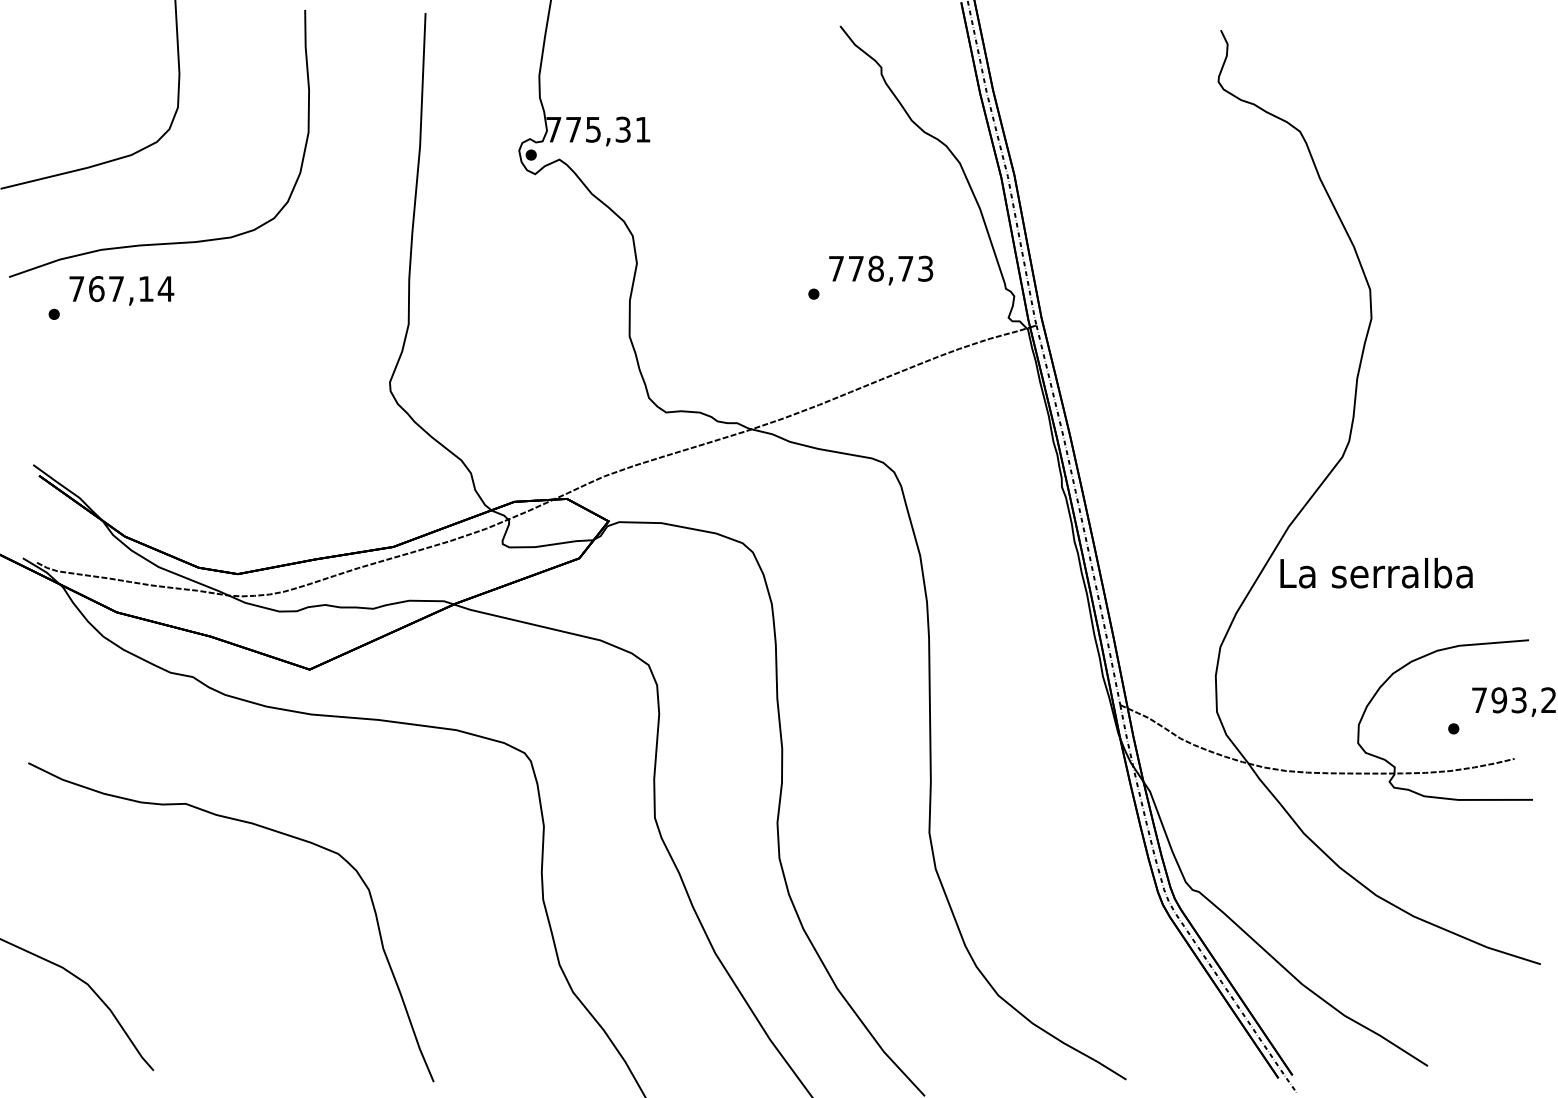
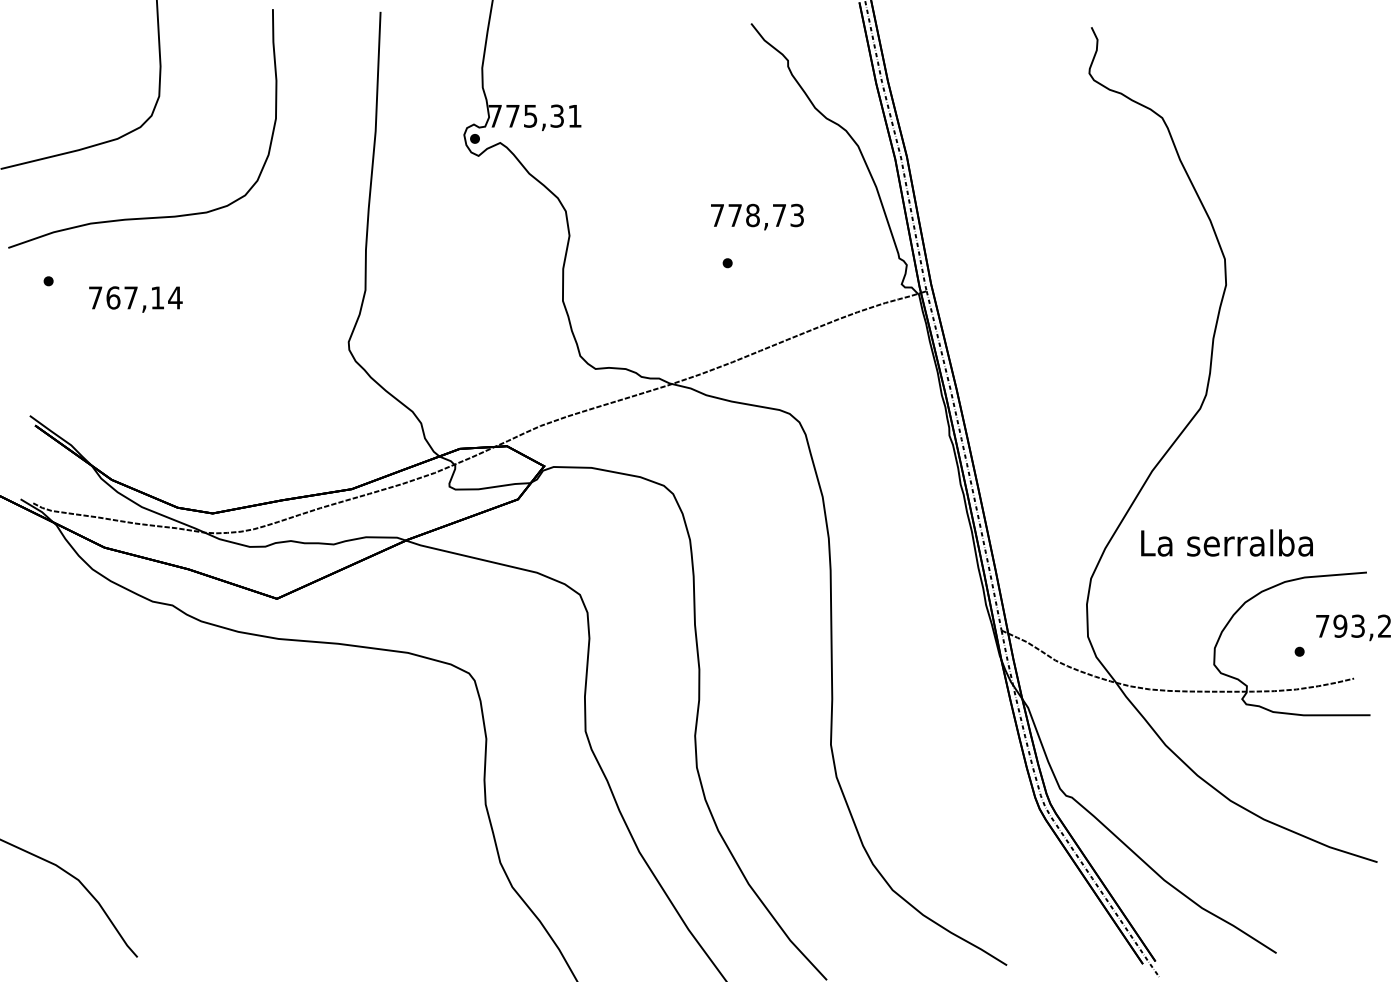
text: (881, 270) -> (757, 217), moved
text: (121, 290) -> (135, 299), moved
text: (1376, 573) -> (1227, 543), moved
curve: (263, 828) -> (235, 740), removed

